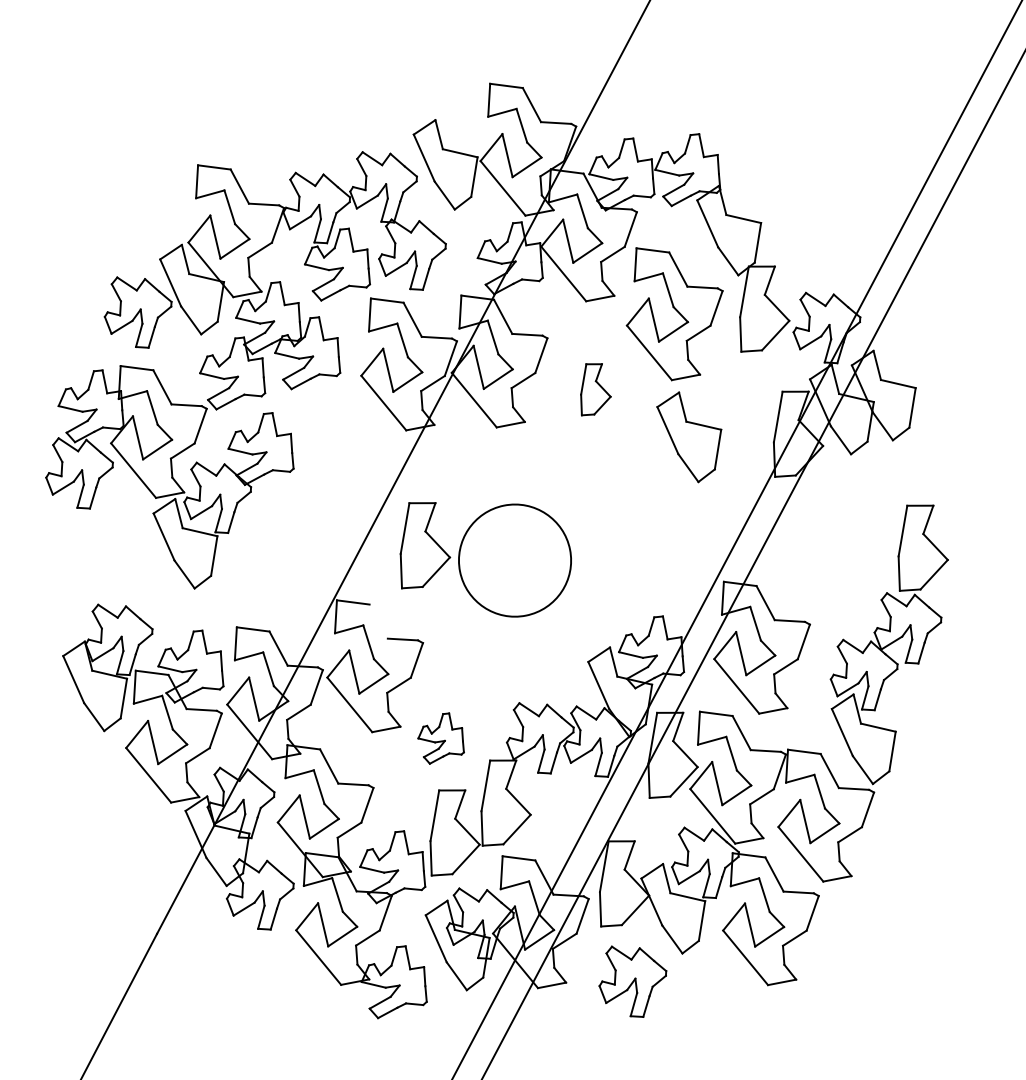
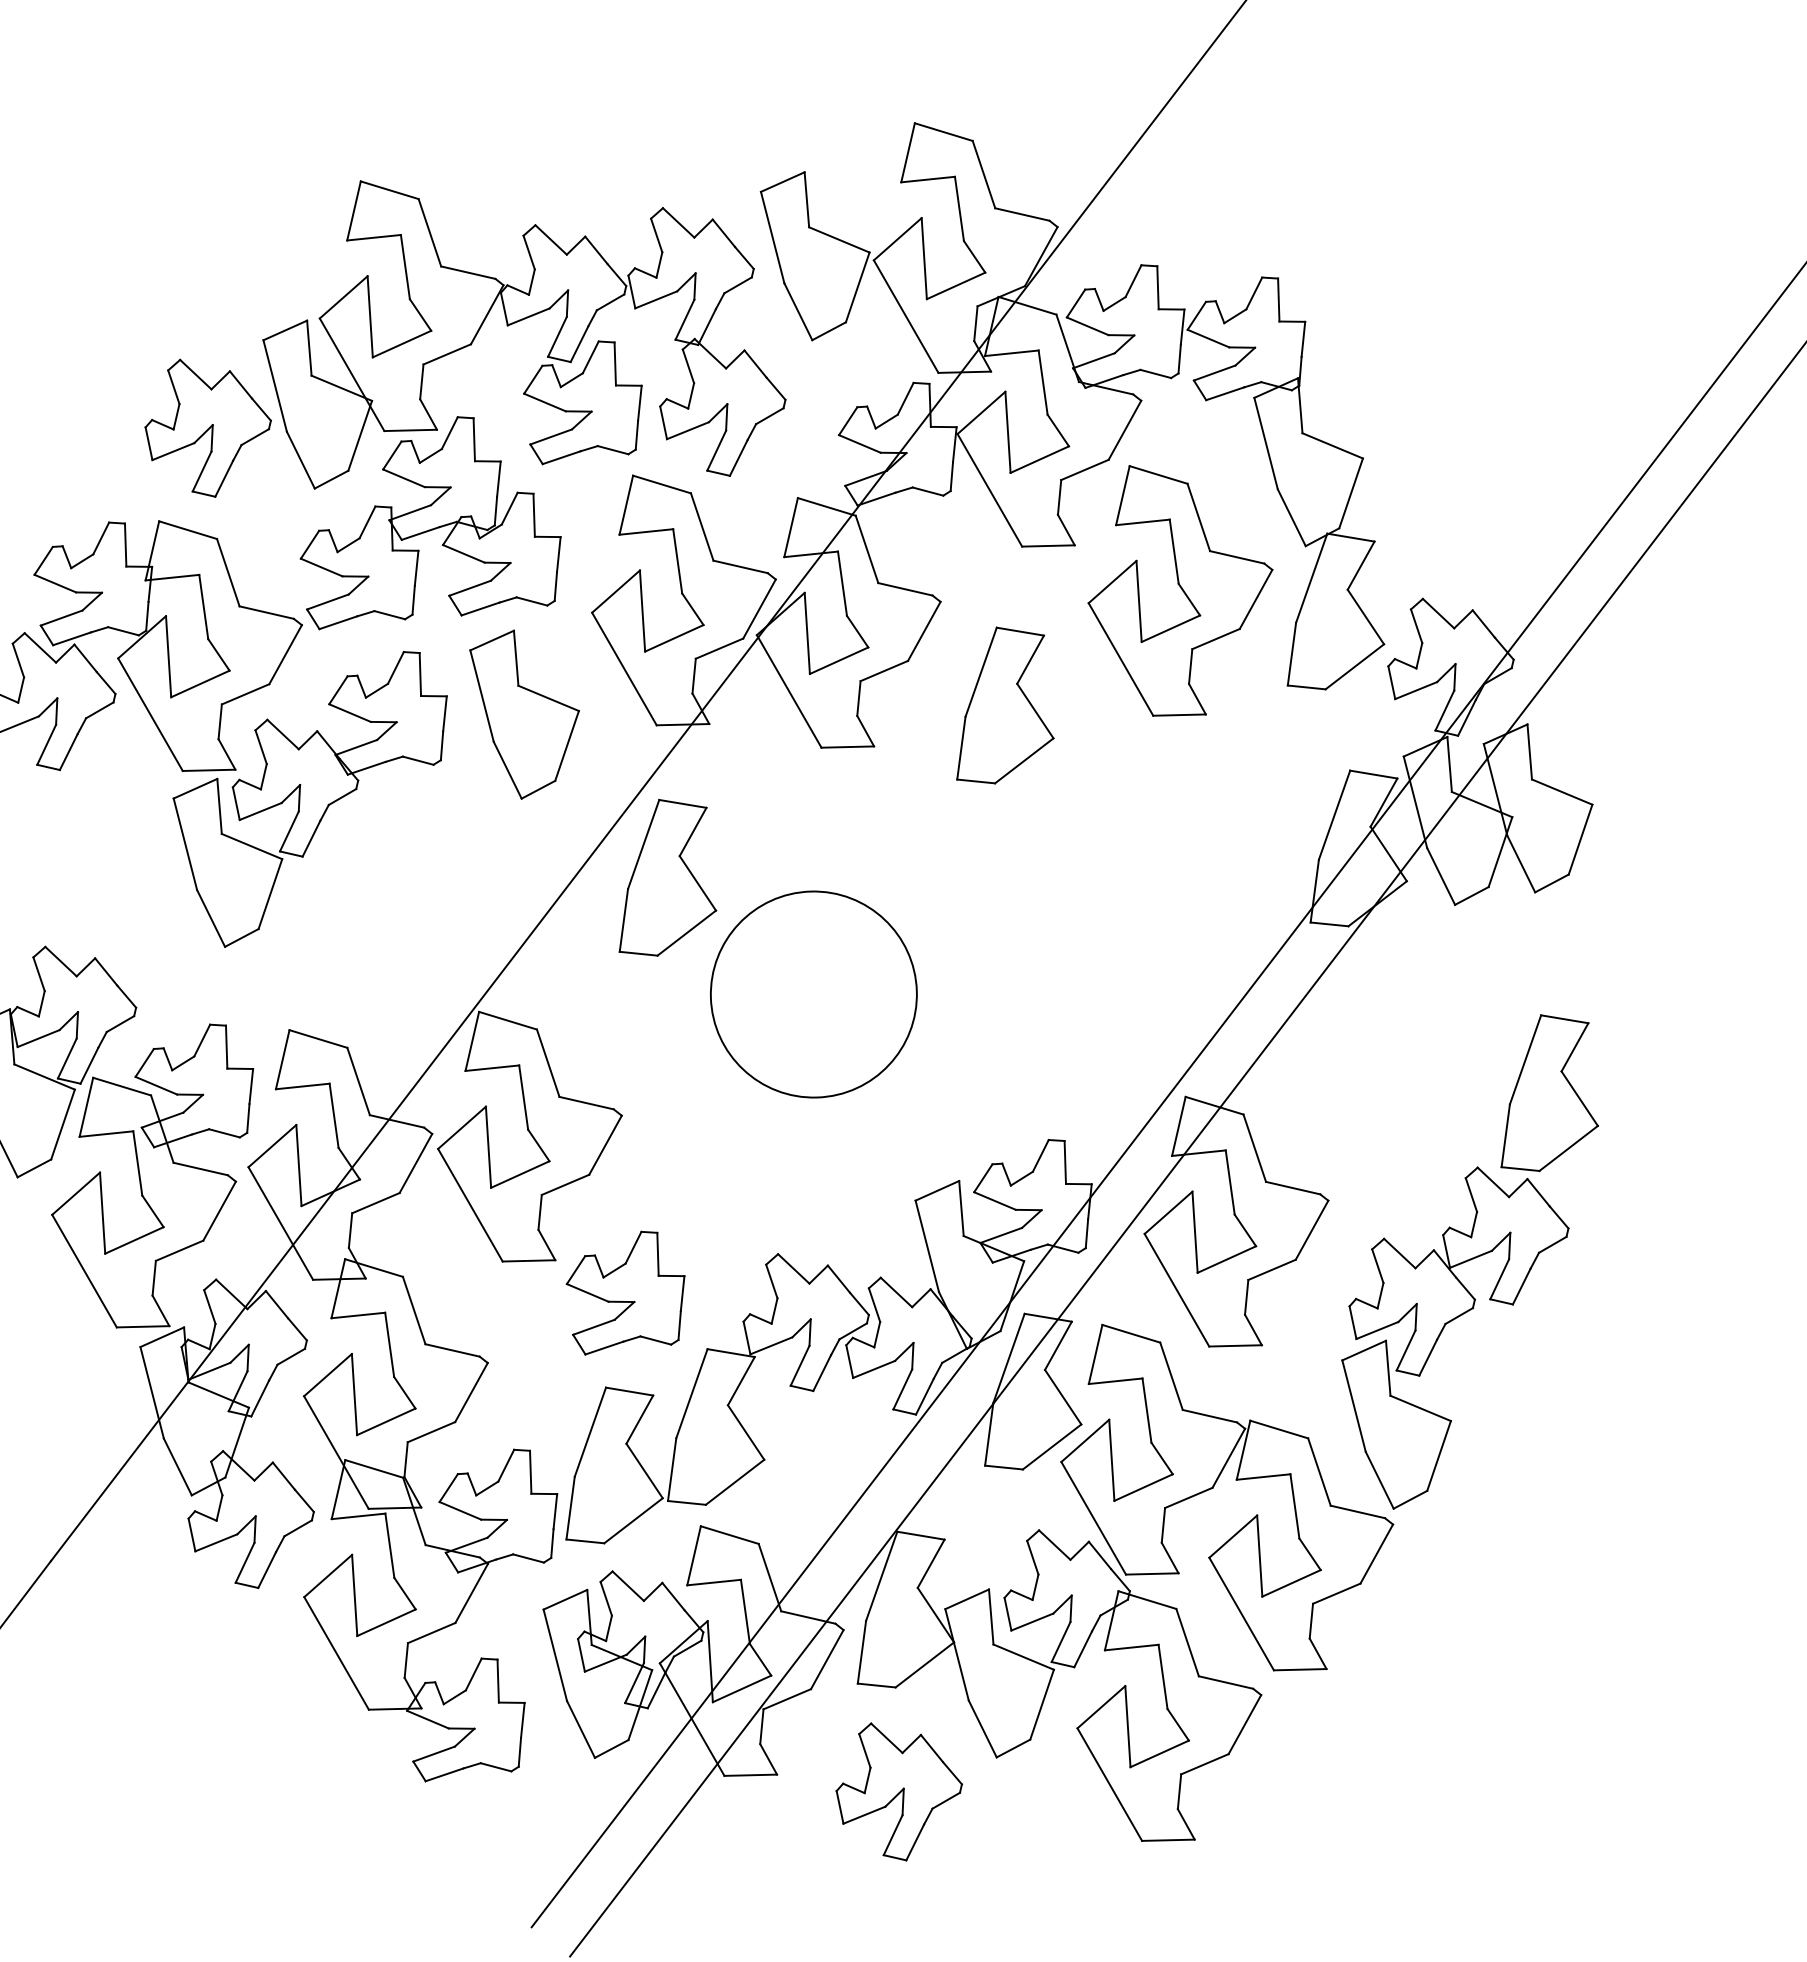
part: (595, 389) -> (1011, 709), size x1.67
part: (689, 437) -> (519, 715), moved
part: (425, 545) -> (675, 881), moved
line: (378, 621) -> (547, 1062), added
part: (440, 738) -> (624, 1293), size x1.43

